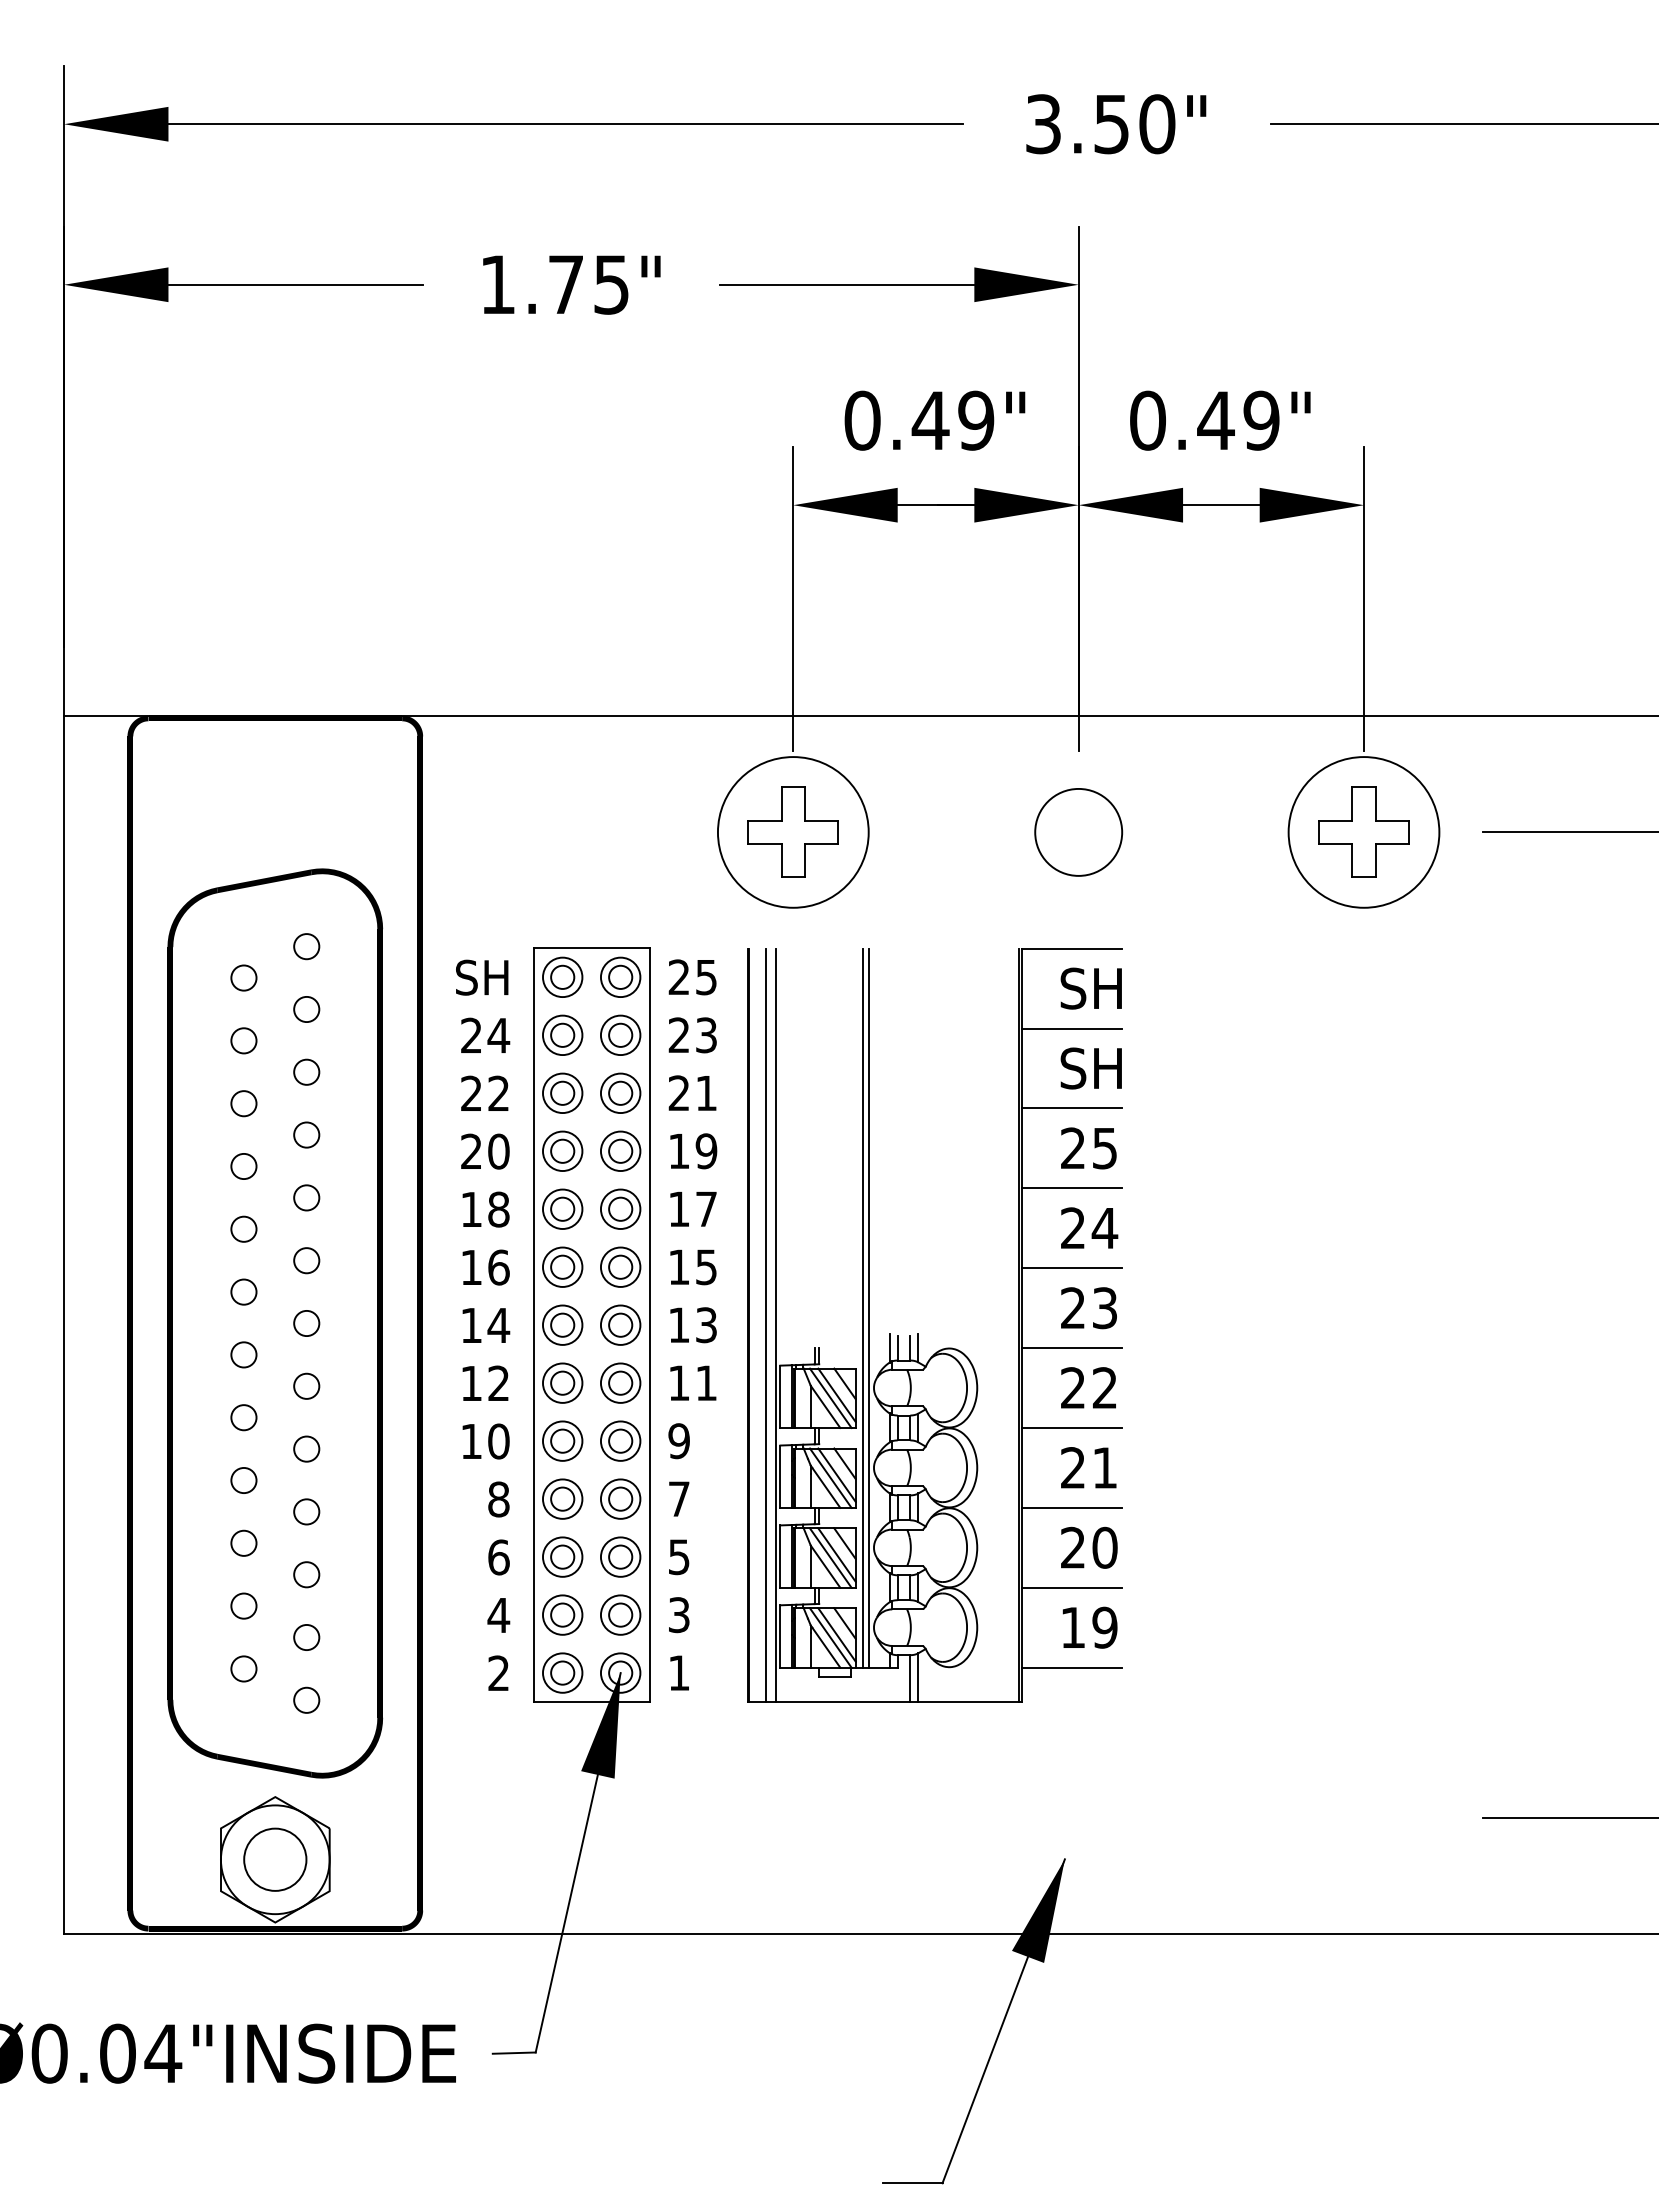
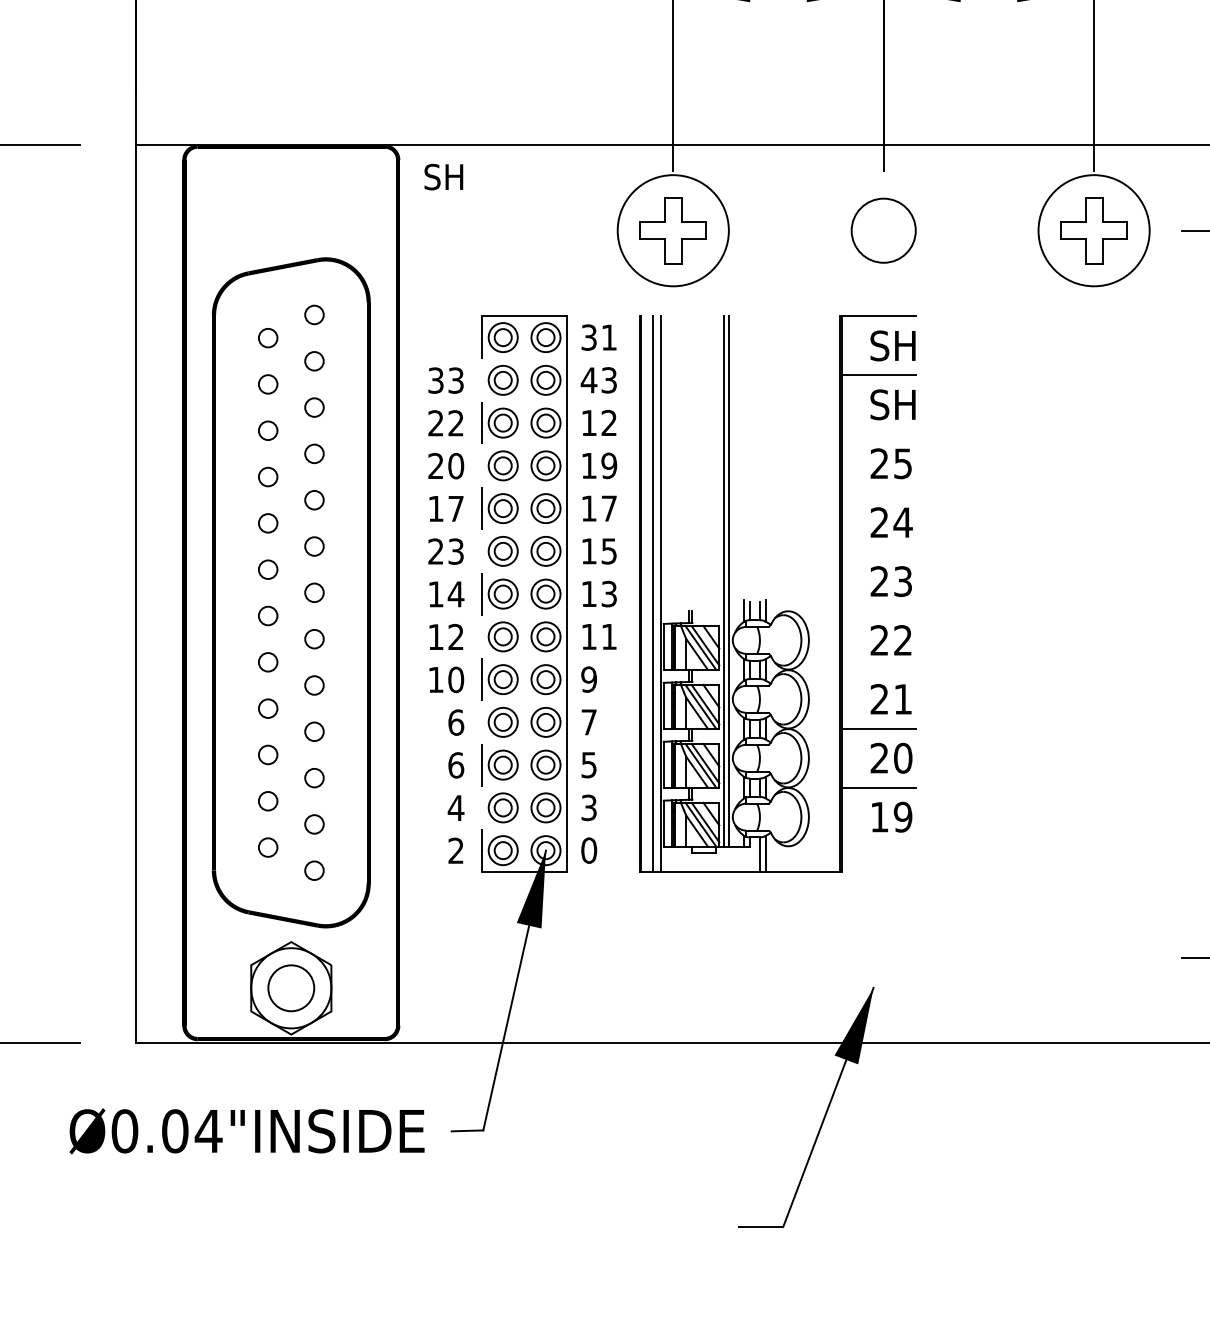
text: (482, 977) -> (444, 176), moved
text: (692, 977) -> (598, 337), 25 -> 31
text: (678, 1034) -> (588, 379), 23 -> 43
text: (485, 1035) -> (446, 380), 24 -> 33
text: (692, 1092) -> (598, 422), 21 -> 12
line: (1071, 1108) -> (878, 434), removed
line: (1071, 1188) -> (878, 493), removed
text: (498, 1209) -> (455, 508), 18 -> 17
text: (485, 1267) -> (446, 551), 16 -> 23
line: (1071, 1268) -> (878, 552), removed
line: (533, 1325) -> (481, 594), solid -> dashed
line: (1071, 1348) -> (878, 611), removed
line: (1071, 1427) -> (878, 669), removed
text: (498, 1499) -> (455, 722), 8 -> 6
line: (1071, 1667) -> (878, 846), removed
text: (679, 1673) -> (589, 850), 1 -> 0

